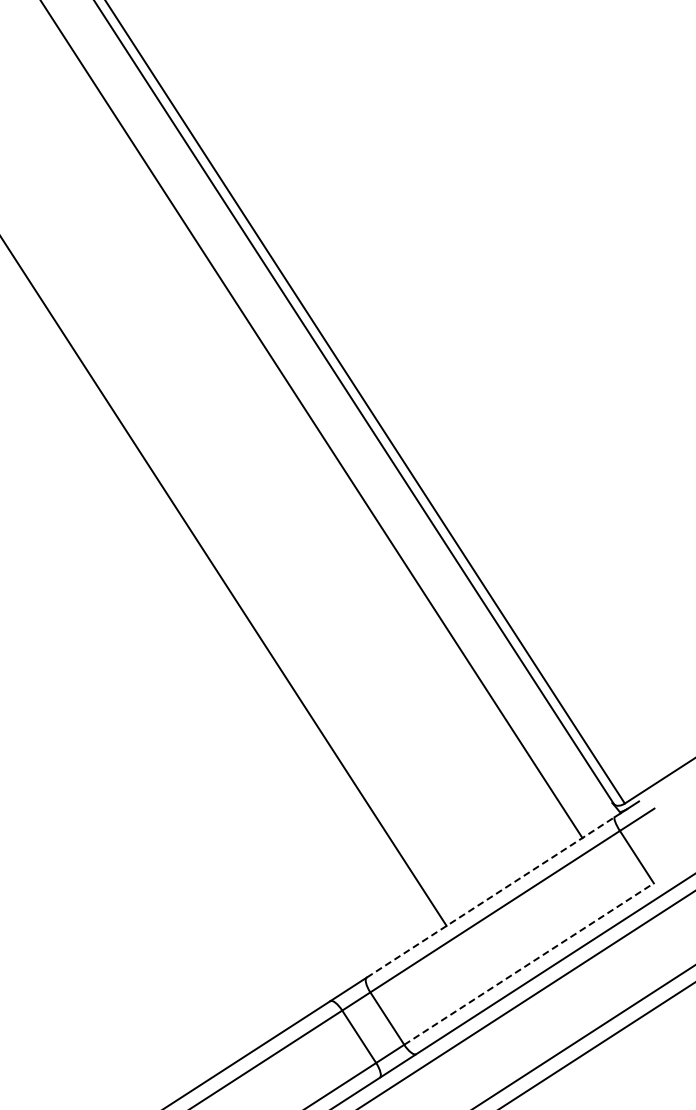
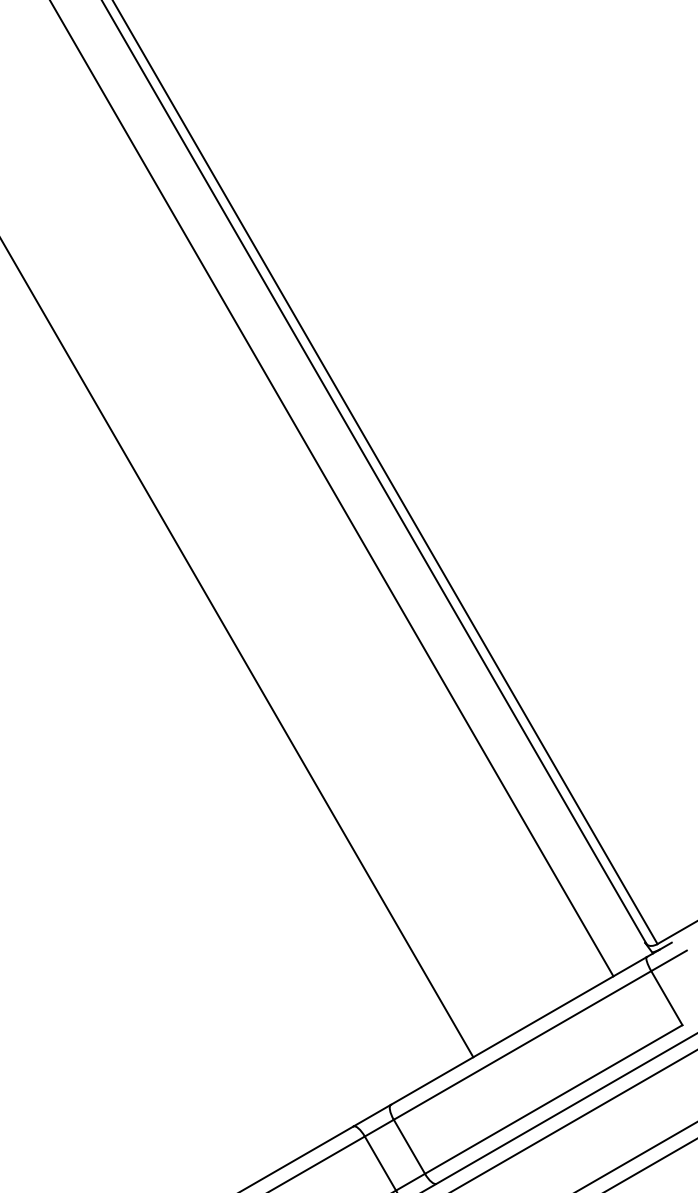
line: (490, 896) -> (518, 1030), dashed -> solid
line: (528, 964) -> (553, 1099), dashed -> solid

